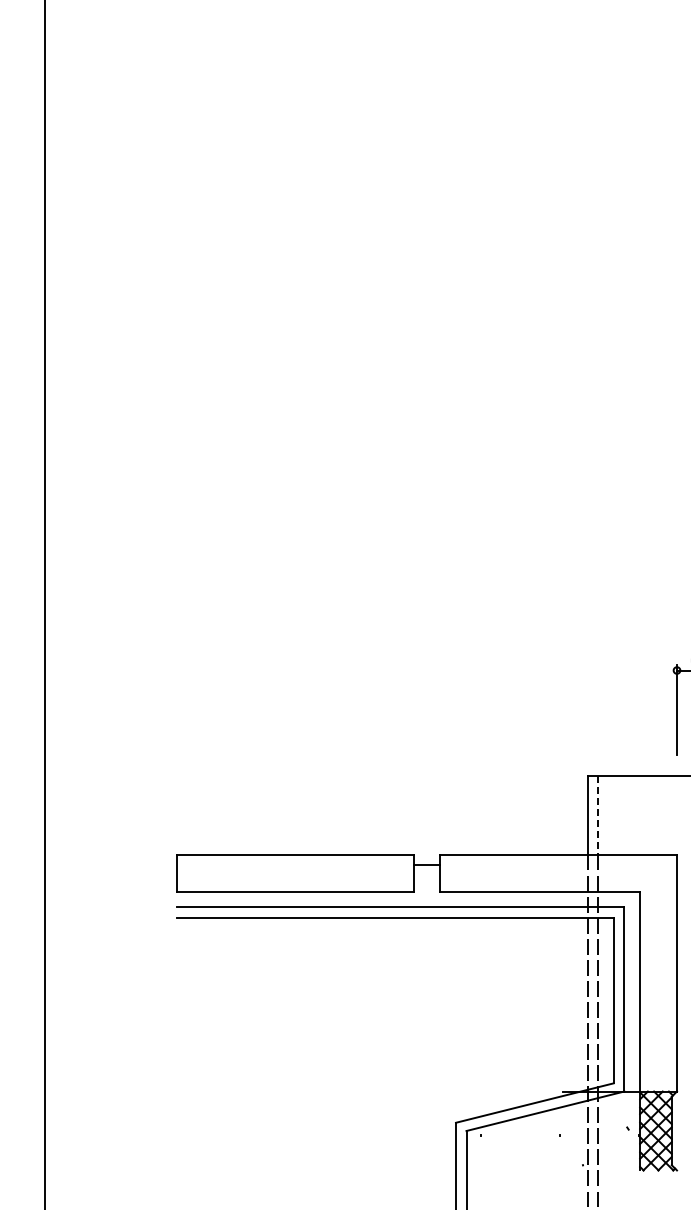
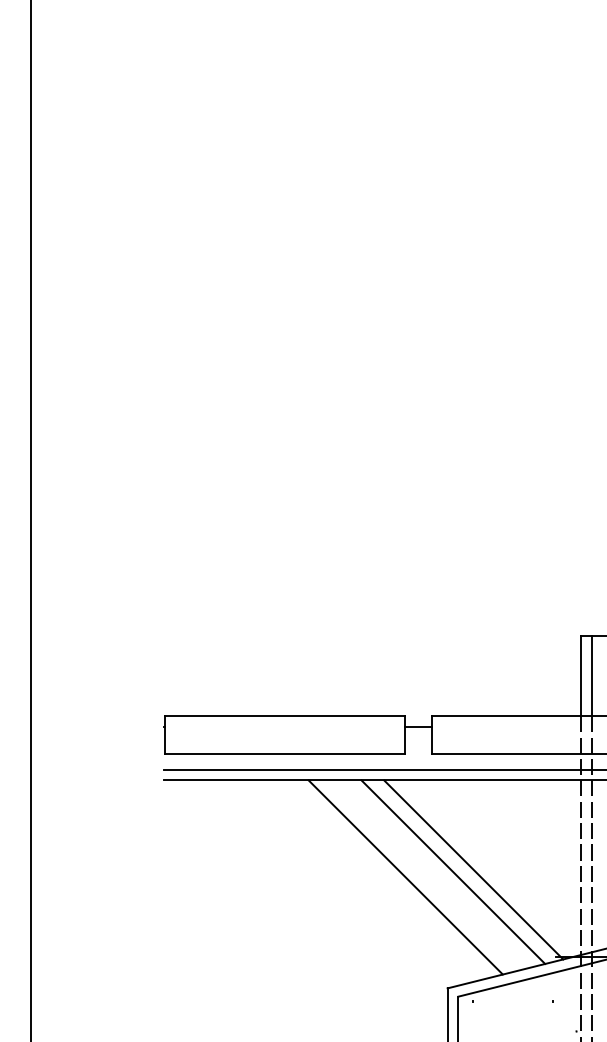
line: (598, 815) -> (592, 676), dashed -> solid
line: (481, 1005) -> (473, 869), added
line: (461, 1007) -> (453, 871), added
line: (414, 1013) -> (405, 877), added

